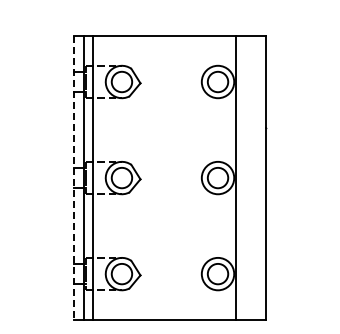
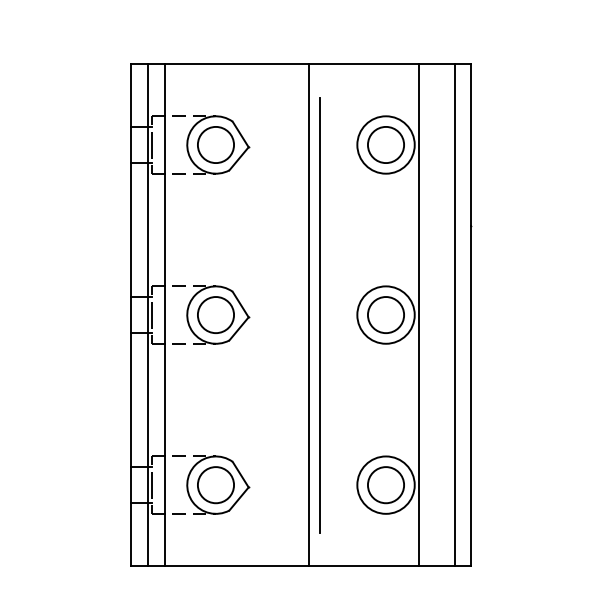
line: (174, 177) -> (308, 314), added
line: (256, 177) -> (454, 314), added
line: (73, 178) -> (130, 315), dashed -> solid
line: (180, 178) -> (319, 315), added

